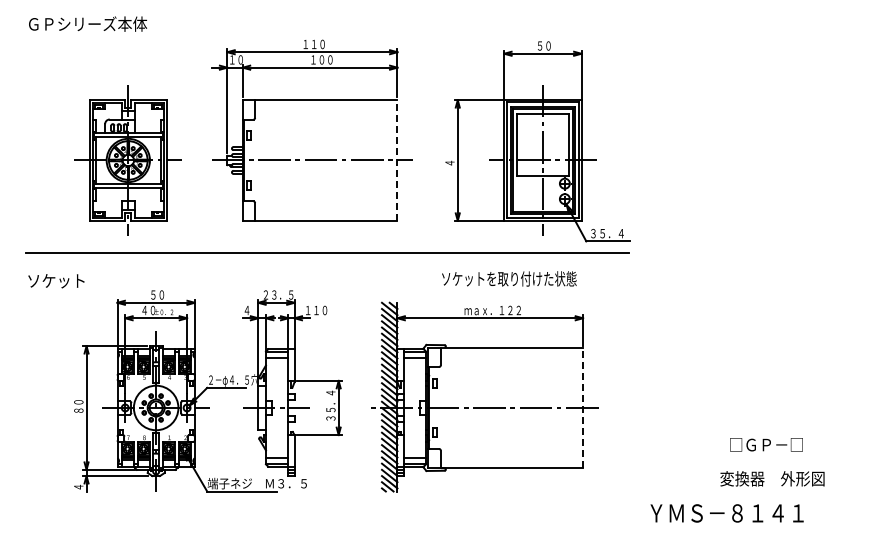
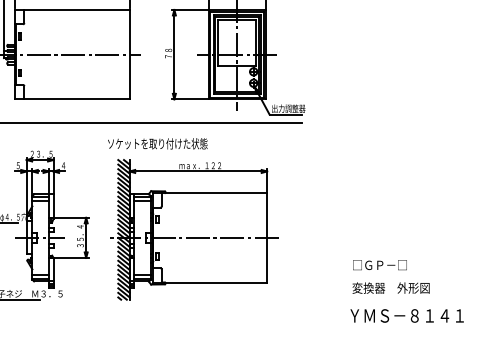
text: (449, 158) -> (168, 53), ４ -> ７８
line: (397, 160) -> (129, 54), dashed -> solid
text: (611, 233) -> (288, 108), ３５．４ -> 出力調整器
text: (509, 278) -> (157, 143), moved
text: (246, 310) -> (17, 165), ４ -> ５
text: (316, 310) -> (69, 165), １１０ -> ４
line: (583, 407) -> (267, 237), dashed -> solid
text: (766, 444) -> (380, 264), moved
text: (772, 478) -> (391, 287), moved
text: (726, 513) -> (406, 316), moved

